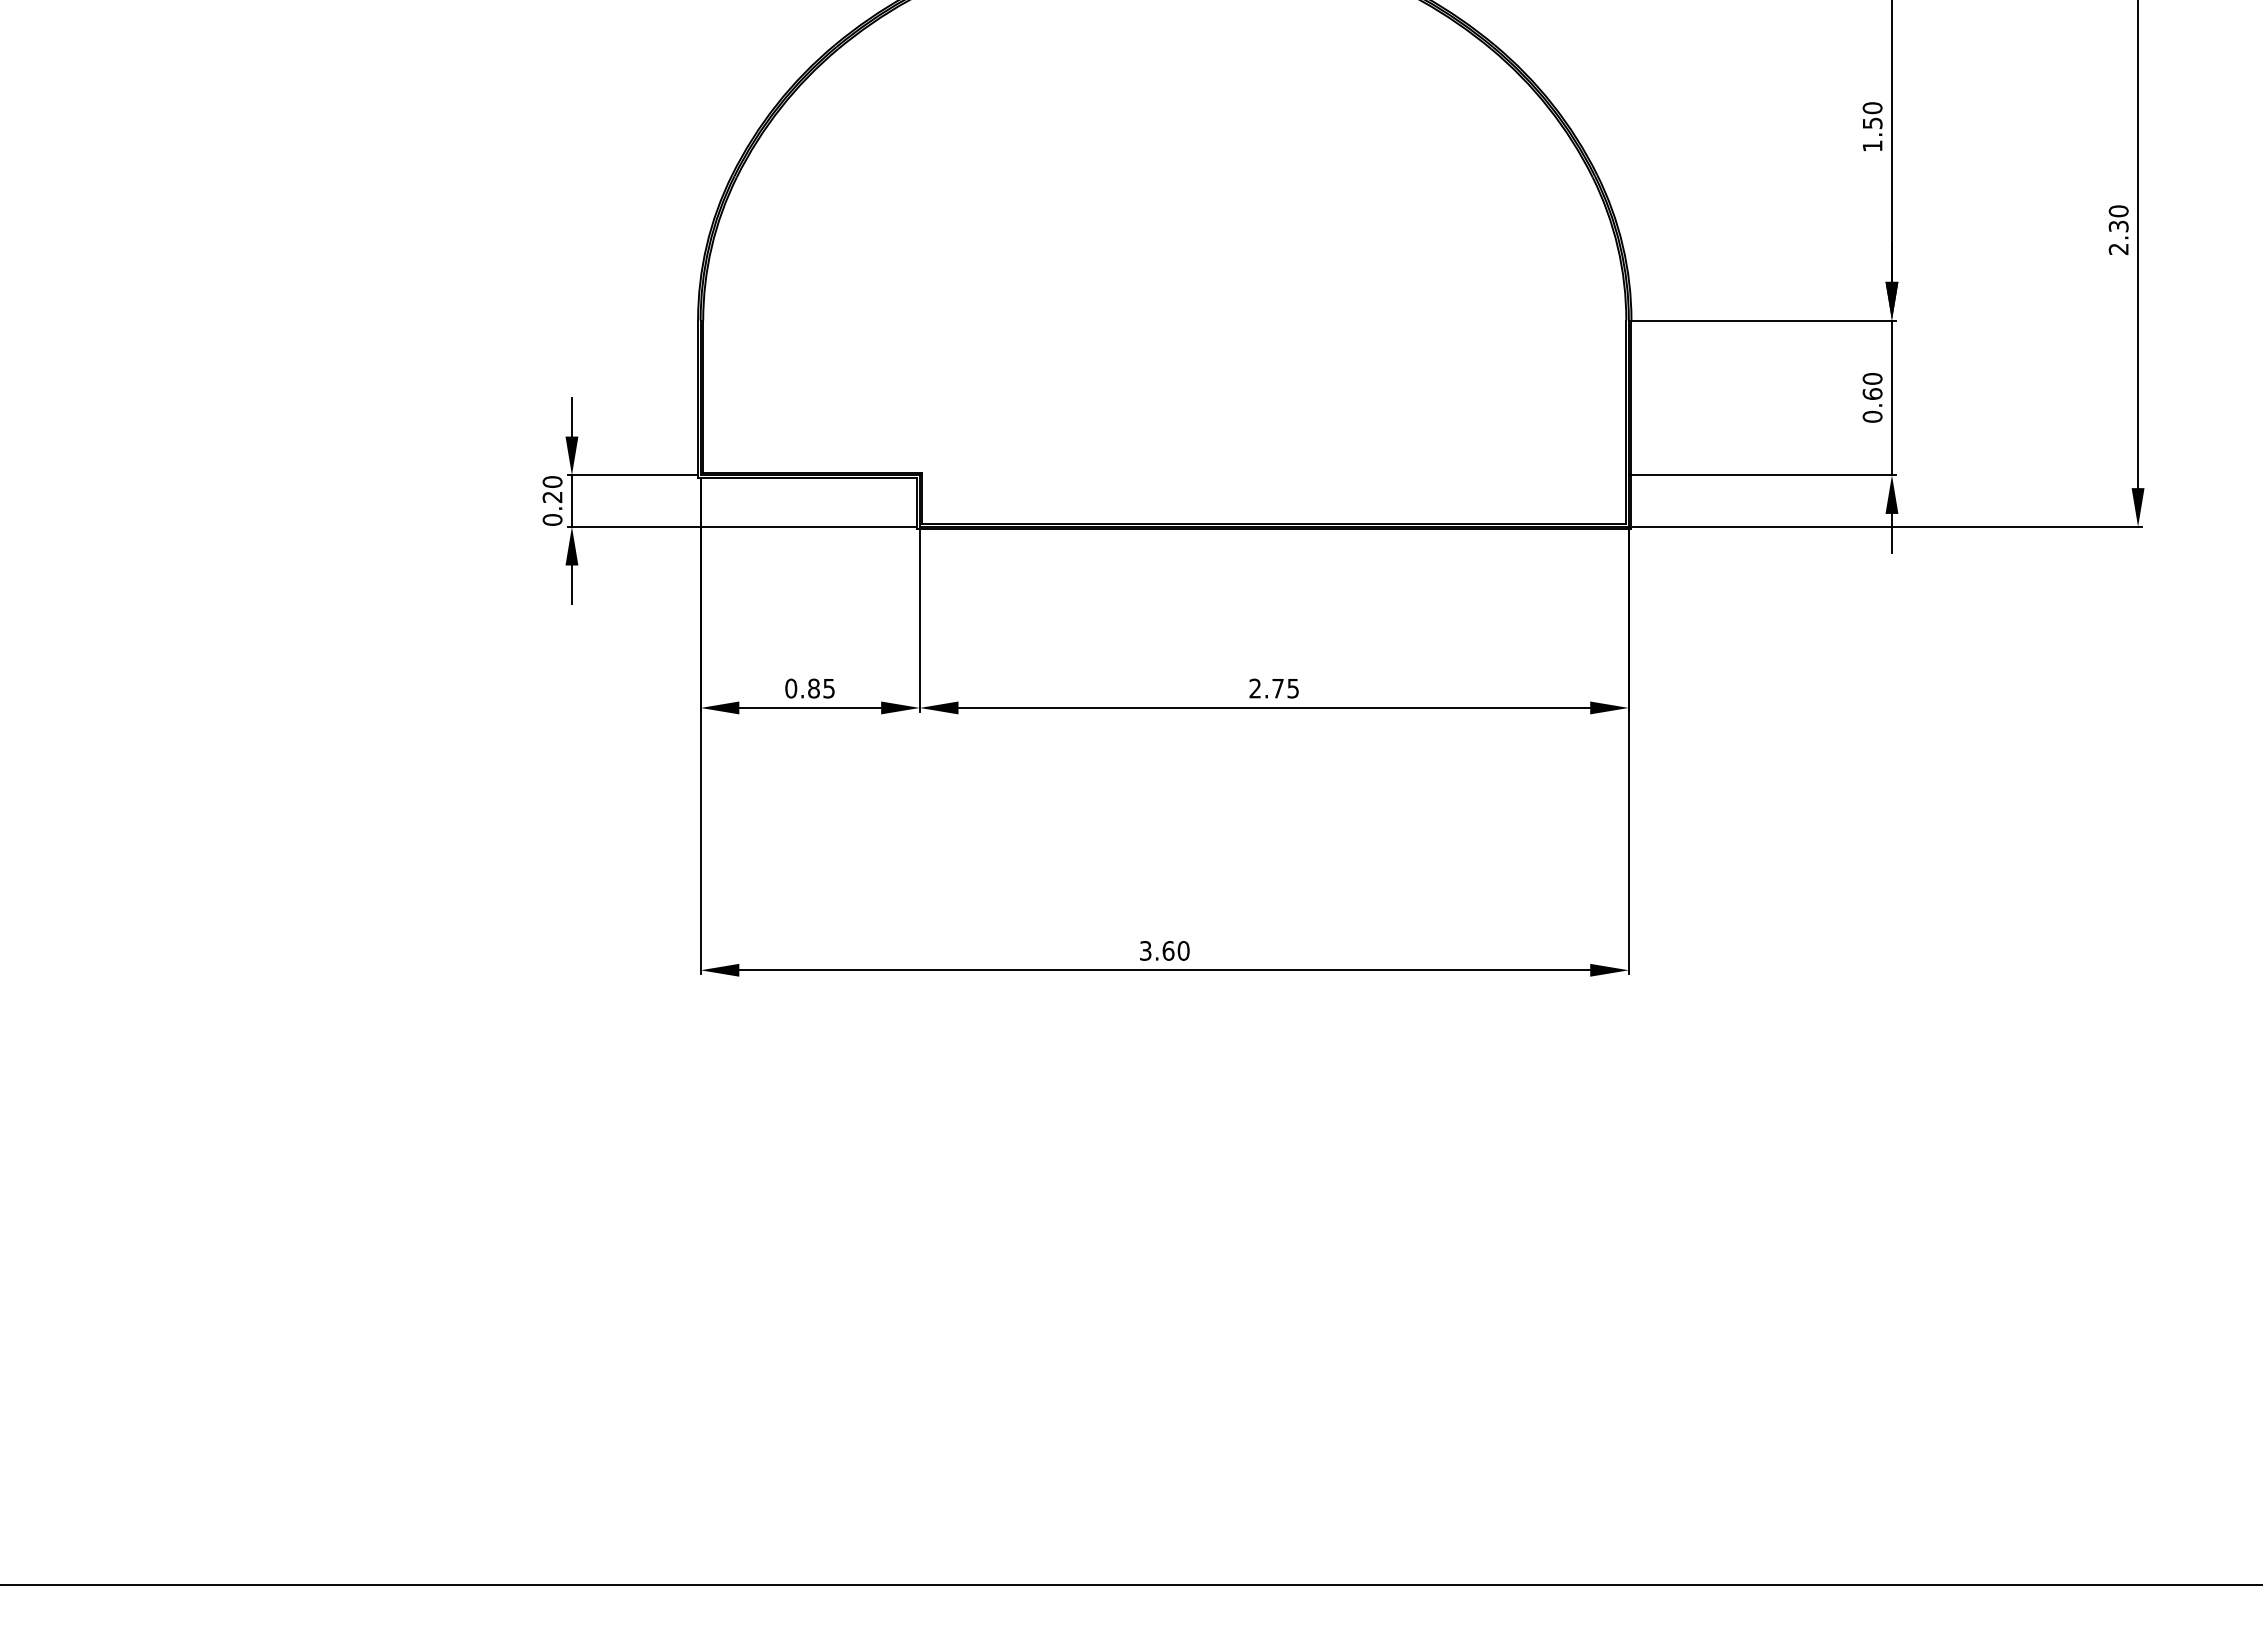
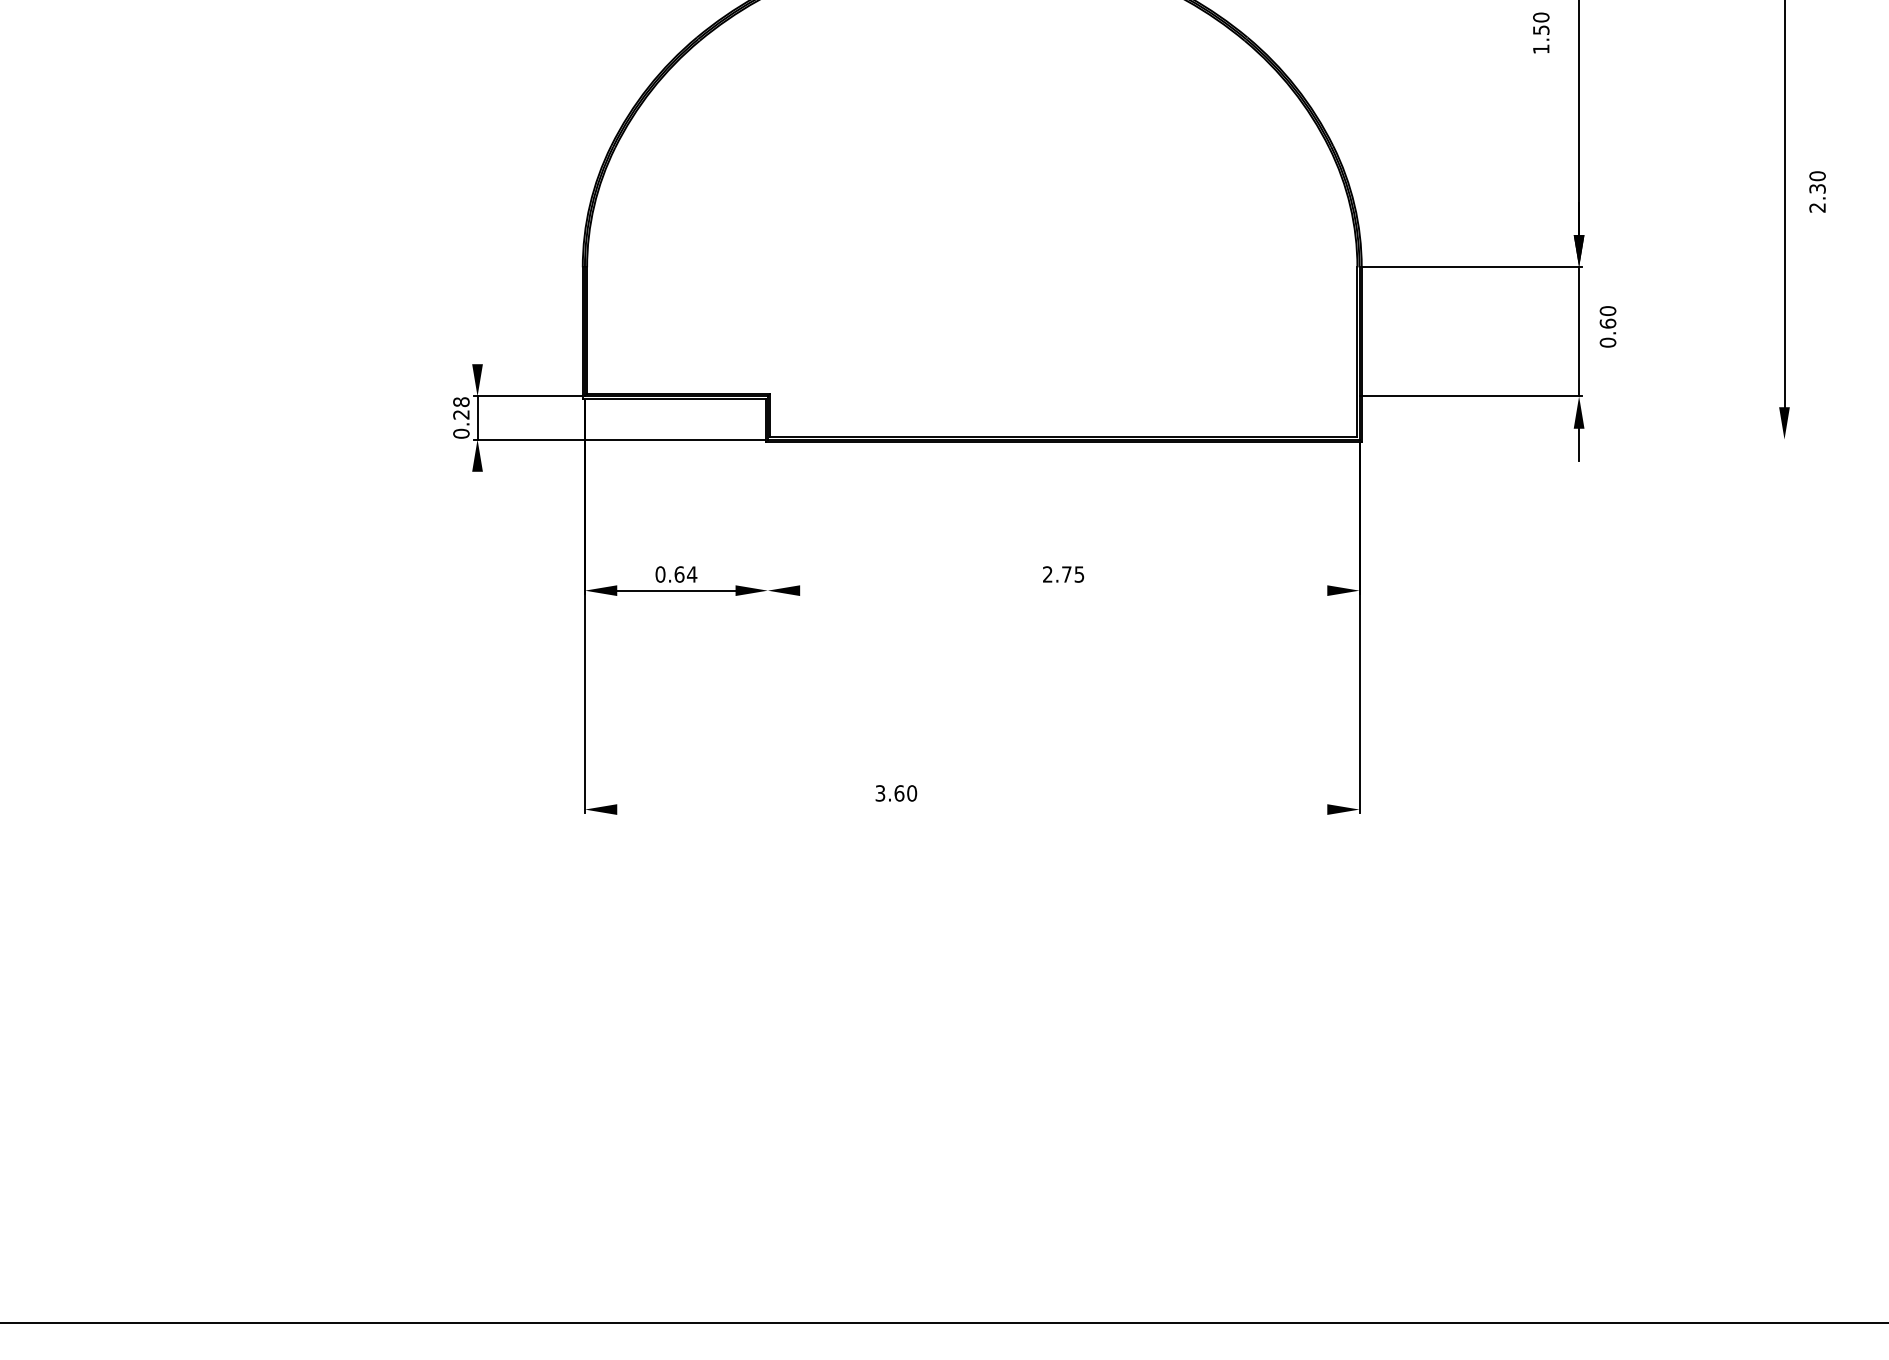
text: (1872, 126) -> (1541, 32), moved
text: (2118, 229) -> (1817, 191), moved
text: (1872, 397) -> (1607, 326), moved
line: (571, 416) -> (477, 347), removed
text: (552, 481) -> (461, 401), 0.20 -> 0.28
line: (1886, 526) -> (1574, 439), removed
line: (571, 584) -> (477, 487), removed
line: (919, 620) -> (767, 517), removed
text: (821, 688) -> (685, 574), 0.85 -> 0.64
line: (1274, 707) -> (1063, 590), removed
text: (1164, 950) -> (896, 793), moved
line: (1164, 970) -> (972, 809), removed

